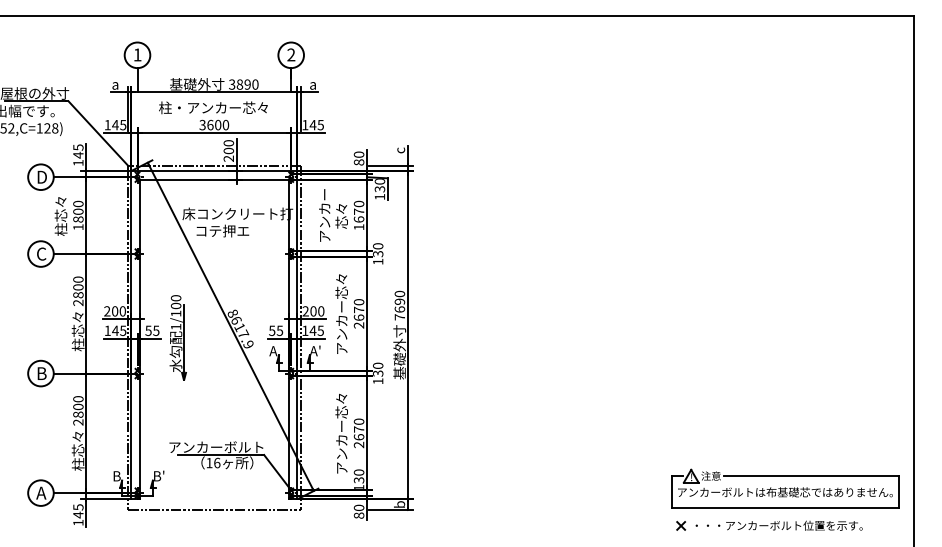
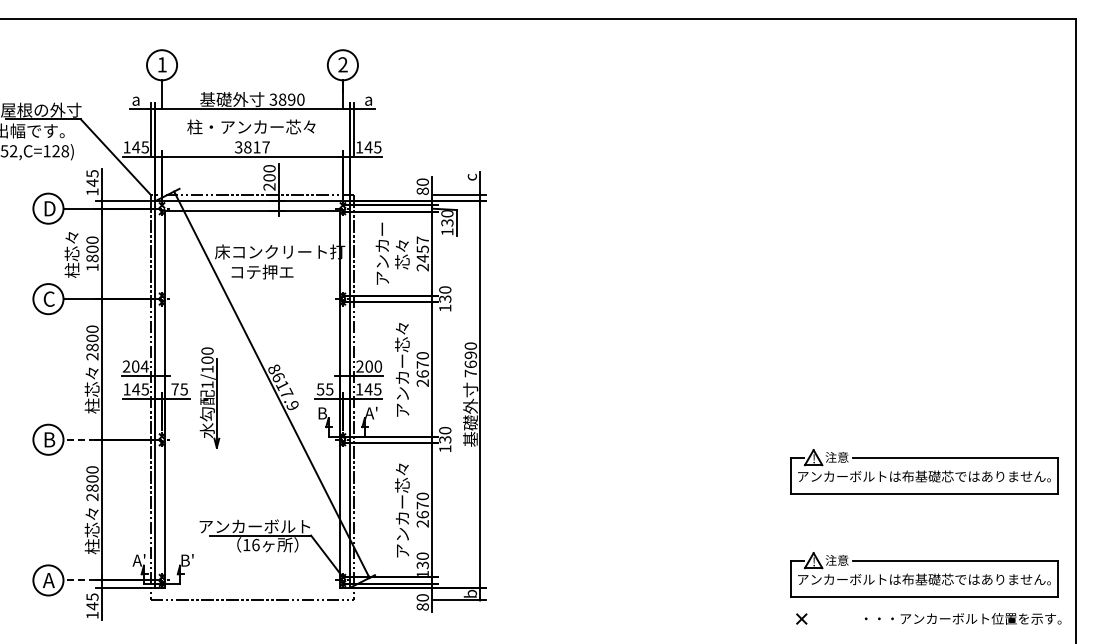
text: (217, 125) -> (256, 147), 3600 -> 3817
text: (358, 215) -> (422, 253), 1670 -> 2457
text: (122, 311) -> (144, 366), 200 -> 204
text: (148, 330) -> (174, 389), 55 -> 75
text: (272, 351) -> (321, 413), A -> B
line: (67, 373) -> (79, 439), solid -> dashed
part: (785, 400) -> (924, 471), added
text: (117, 476) -> (138, 560), B -> A'
line: (67, 493) -> (79, 580), solid -> dashed
text: (779, 525) -> (963, 618), moved

